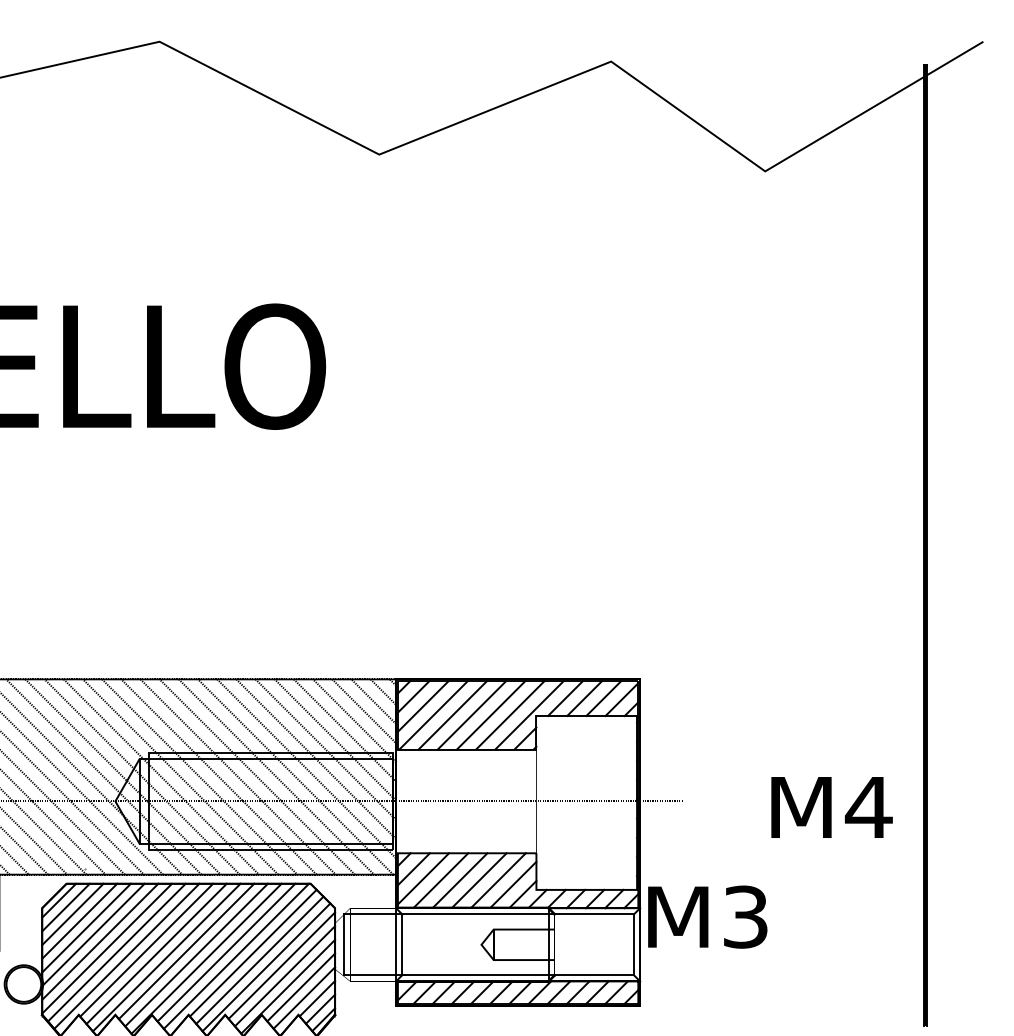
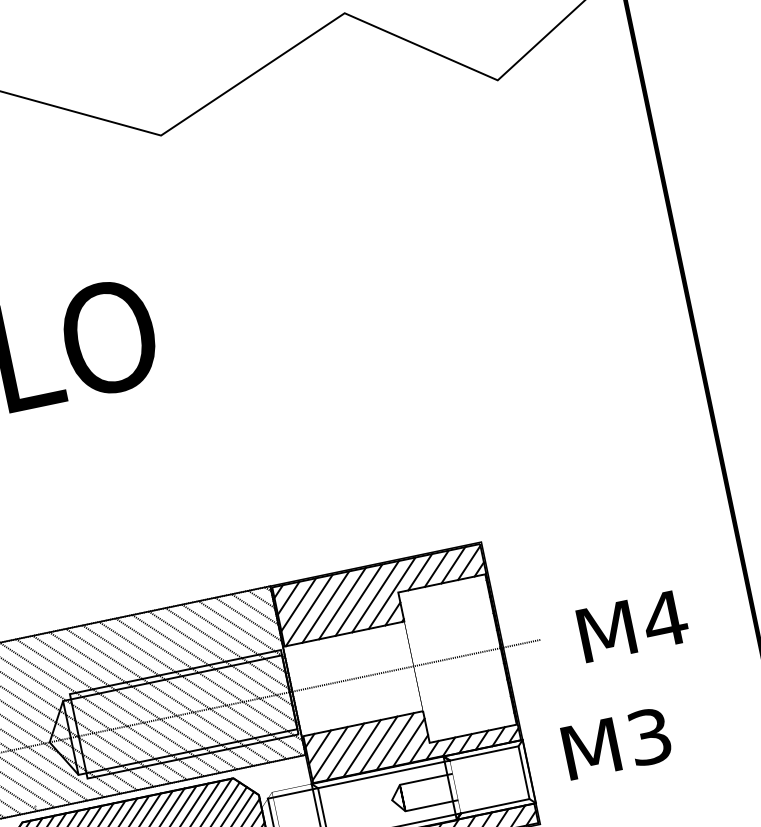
text: (831, 807) -> (632, 626), moved
text: (707, 916) -> (616, 743), moved

